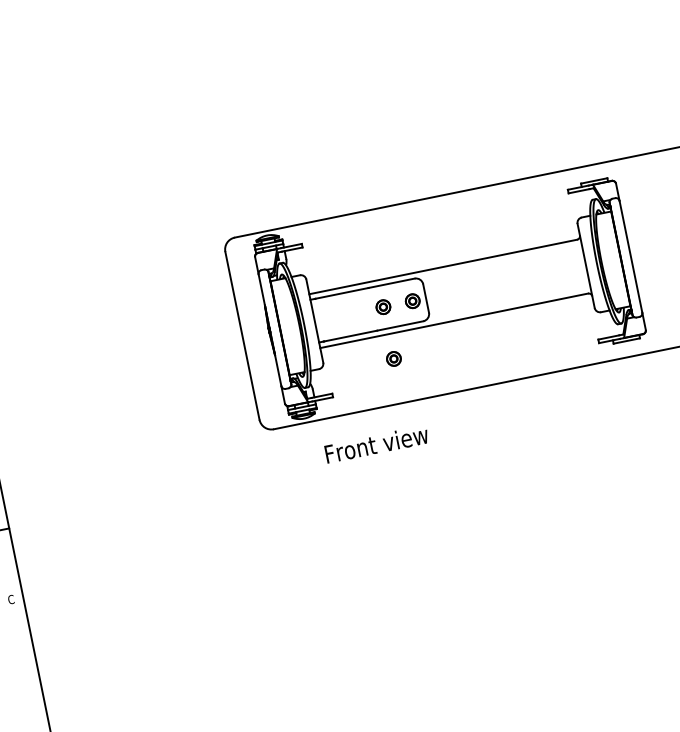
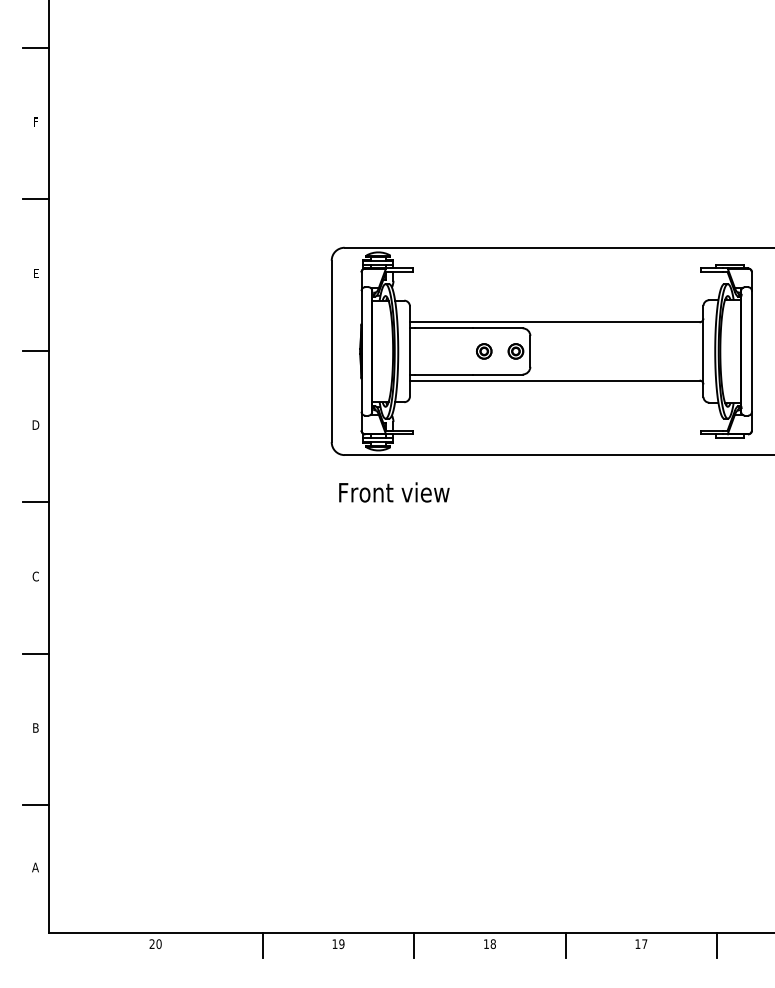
part: (394, 358) -> (484, 407), removed
text: (376, 444) -> (394, 492), moved
line: (25, 670) -> (35, 653), added

